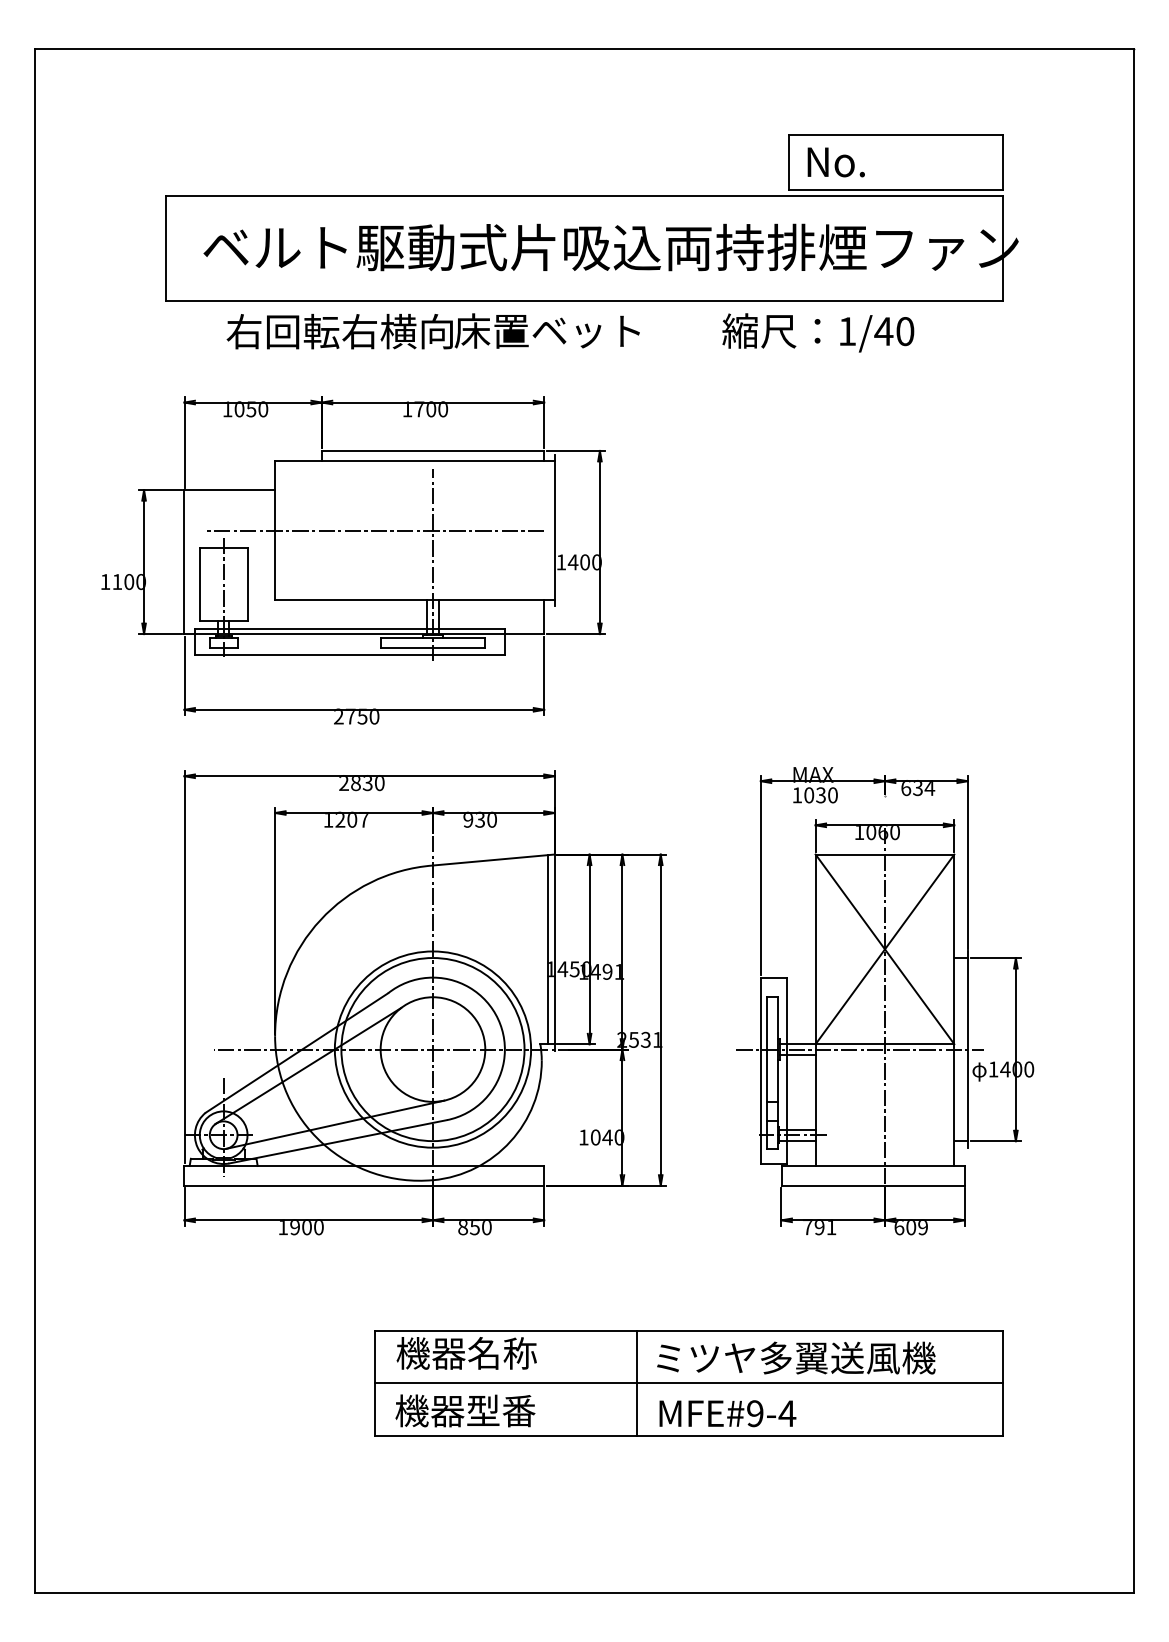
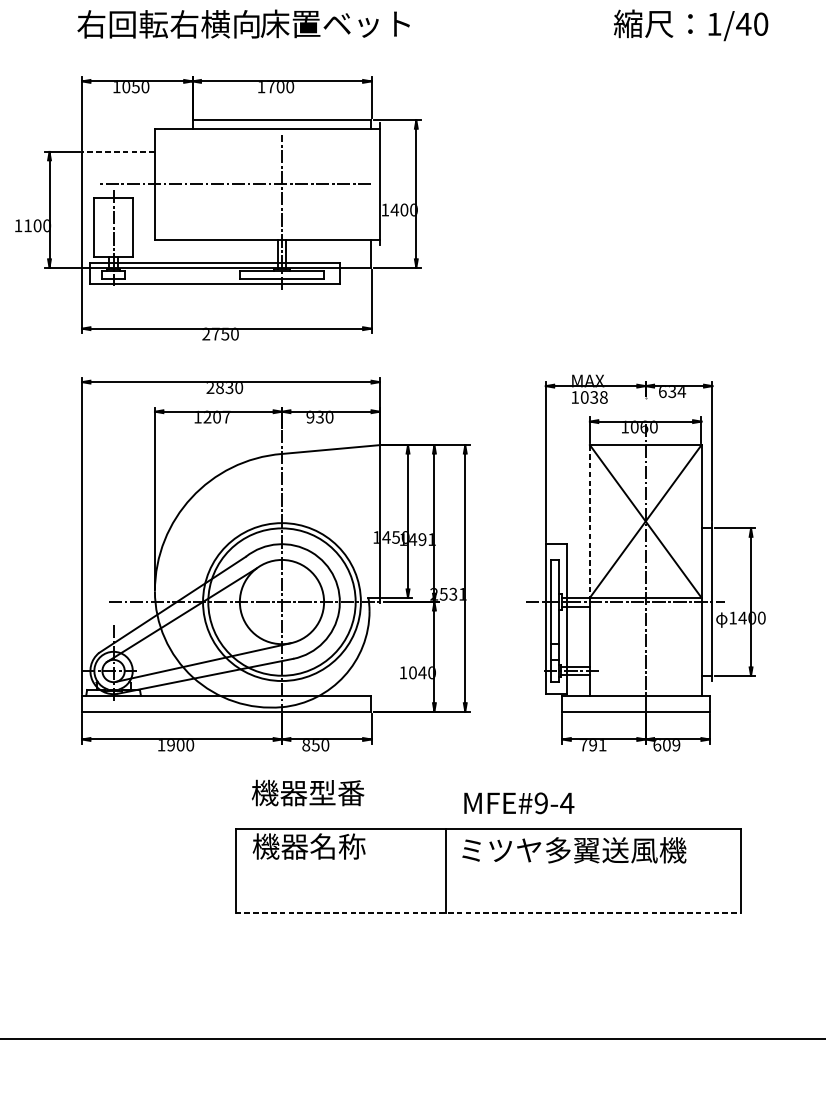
text: (432, 331) -> (242, 24), moved
text: (818, 332) -> (691, 25), moved
line: (229, 490) -> (118, 152), solid -> dashed
text: (832, 795) -> (603, 397), 1030 -> 1038
line: (548, 949) -> (374, 521), removed
line: (815, 952) -> (589, 523), solid -> dashed
line: (689, 1383) -> (488, 870), removed
text: (465, 1410) -> (308, 792), moved
text: (727, 1413) -> (518, 803), moved
line: (689, 1435) -> (488, 912), solid -> dashed

